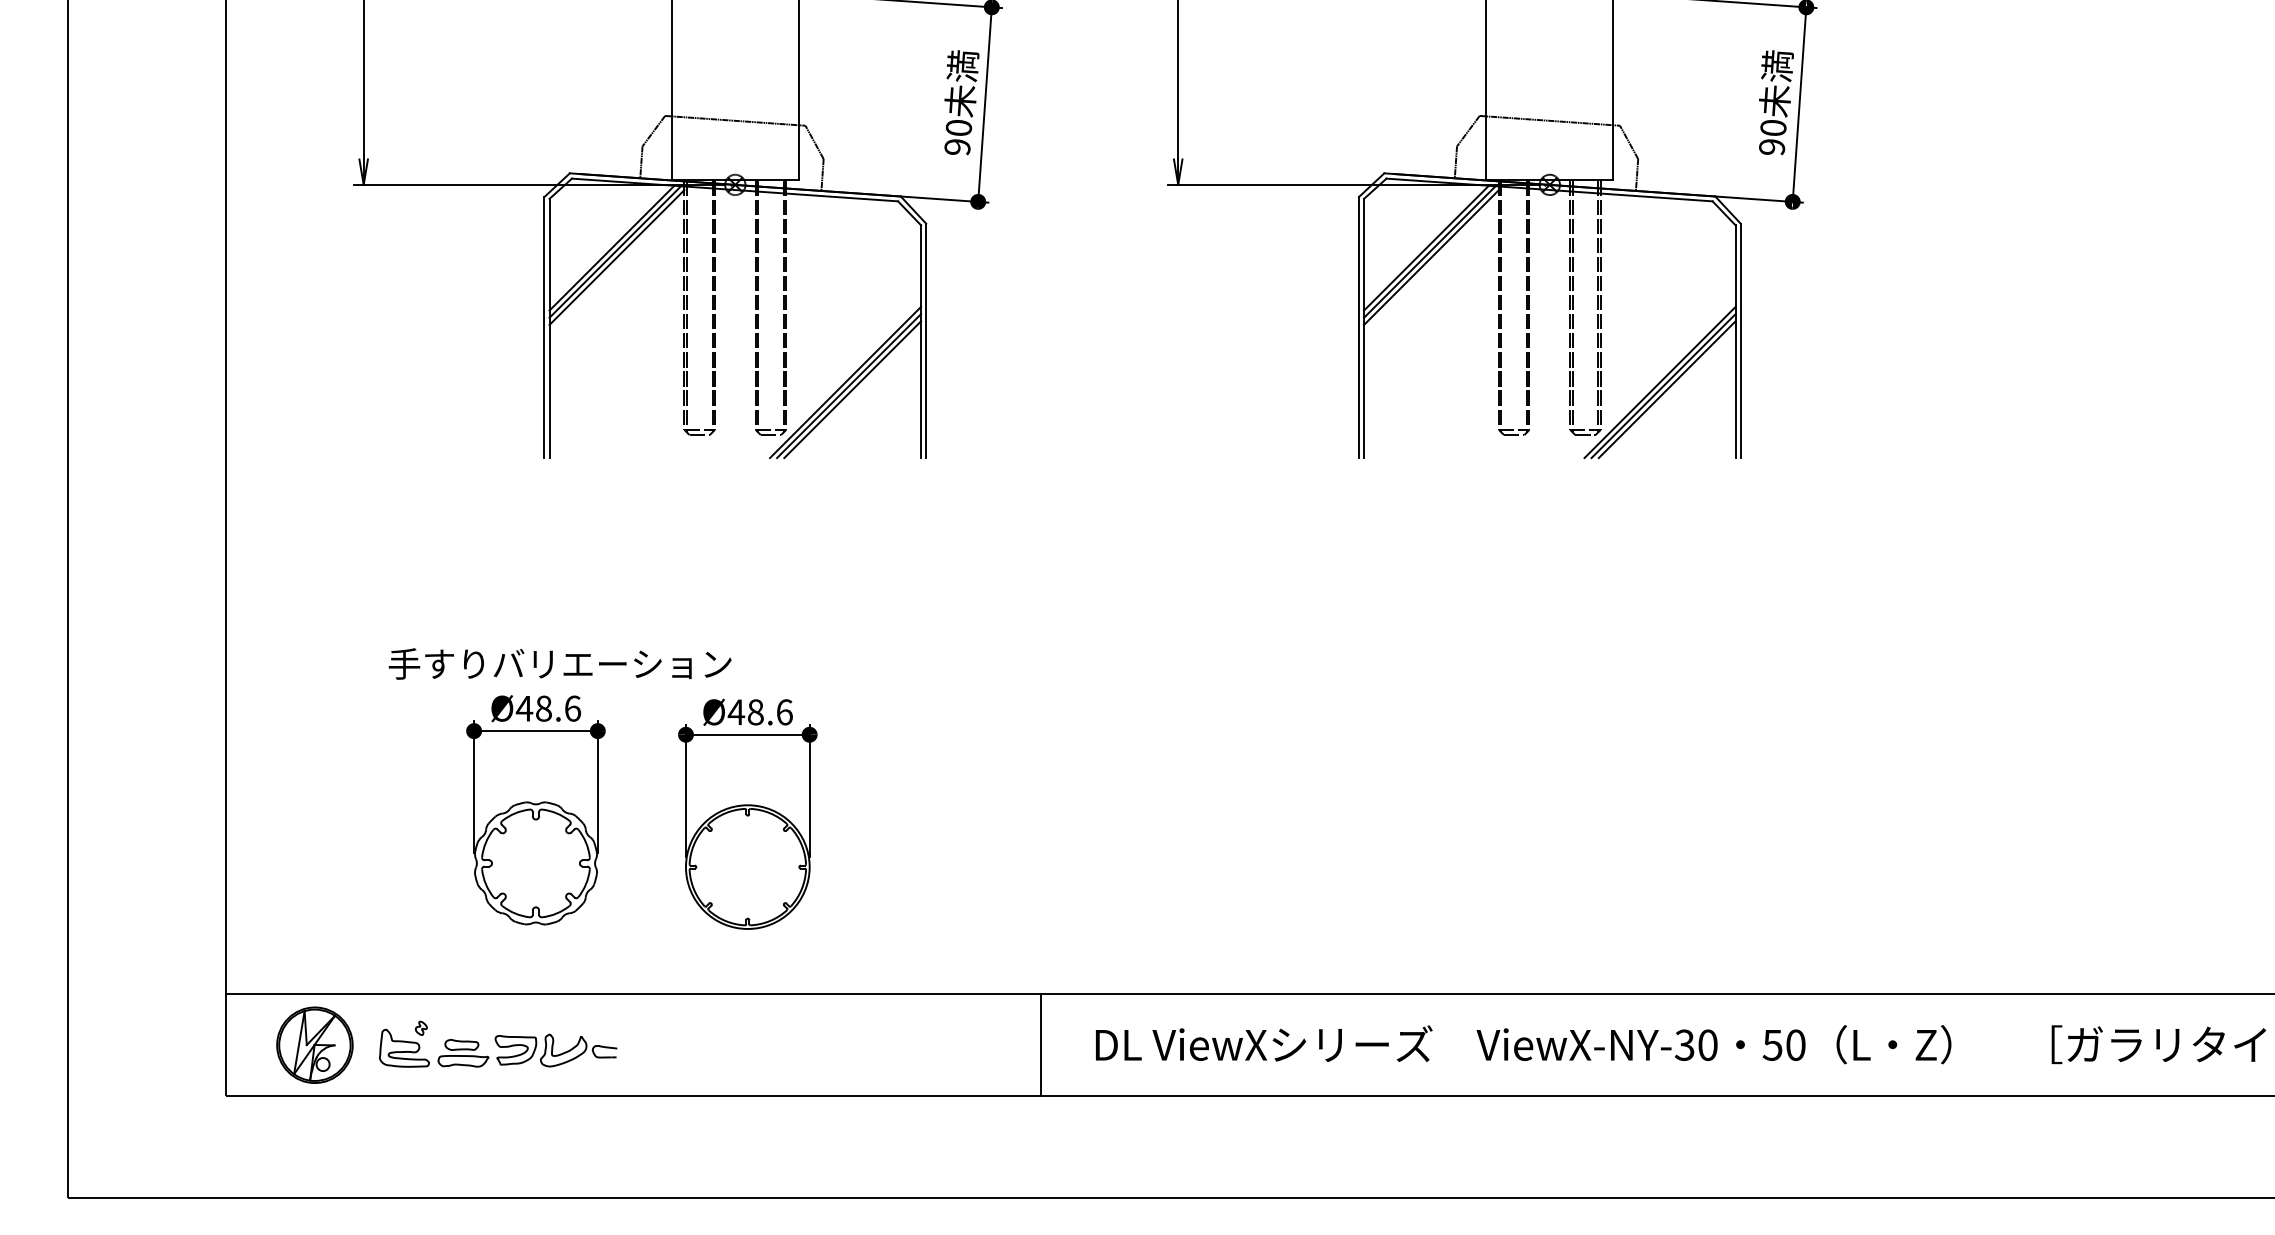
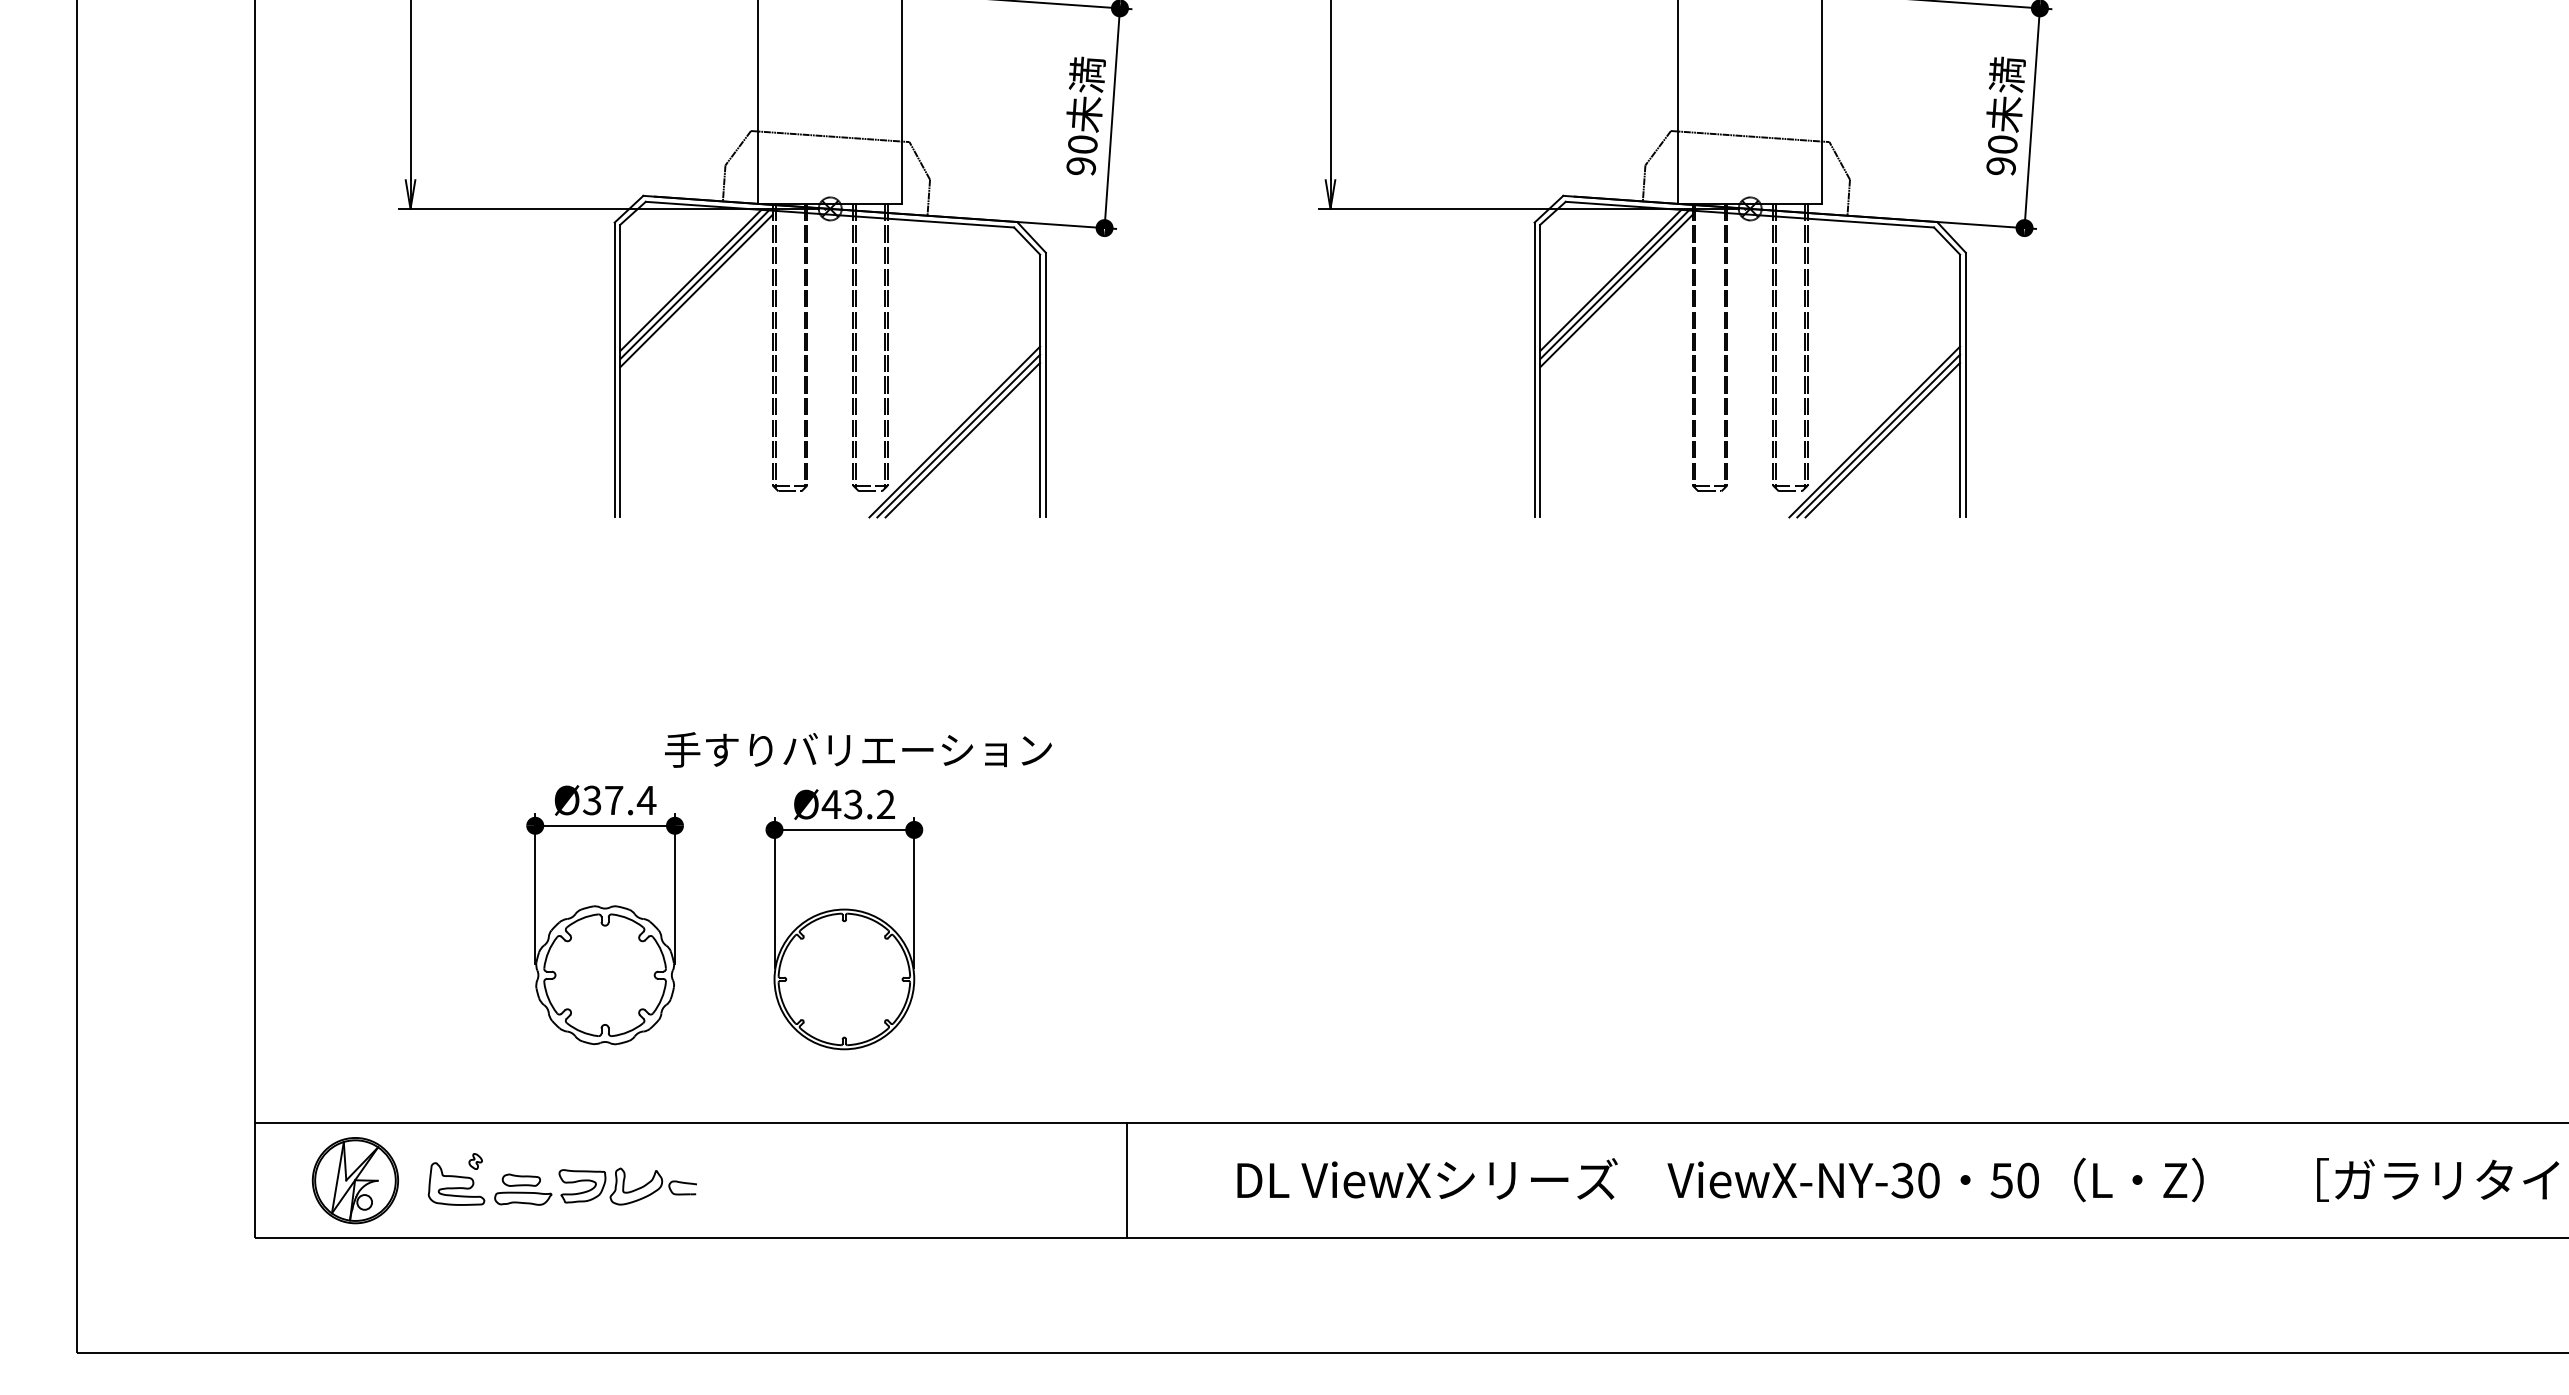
text: (560, 663) -> (858, 749), moved
text: (548, 708) -> (619, 800), Ø48.6 -> Ø37.4
text: (770, 712) -> (869, 804), Ø48.6 -> Ø43.2
line: (1040, 1045) -> (1127, 1180), moved

